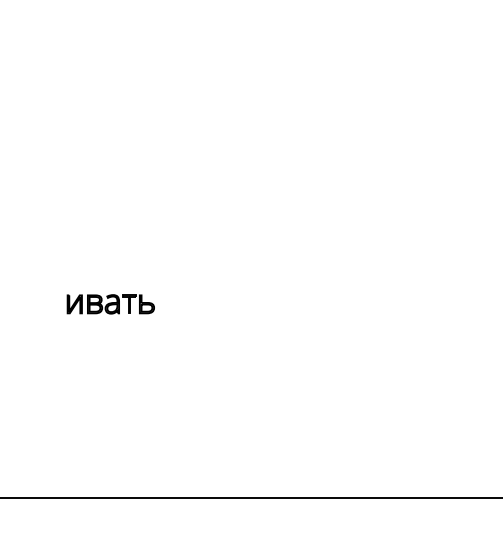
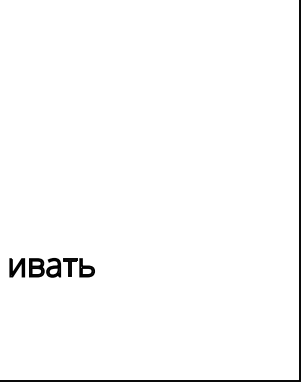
part: (109, 303) -> (51, 267), size x1.67

